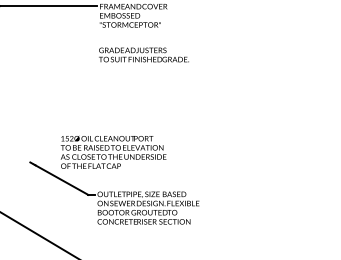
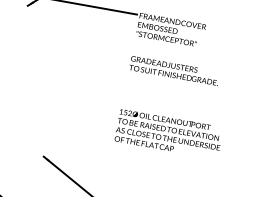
text: (113, 151) -> (168, 133), moved

